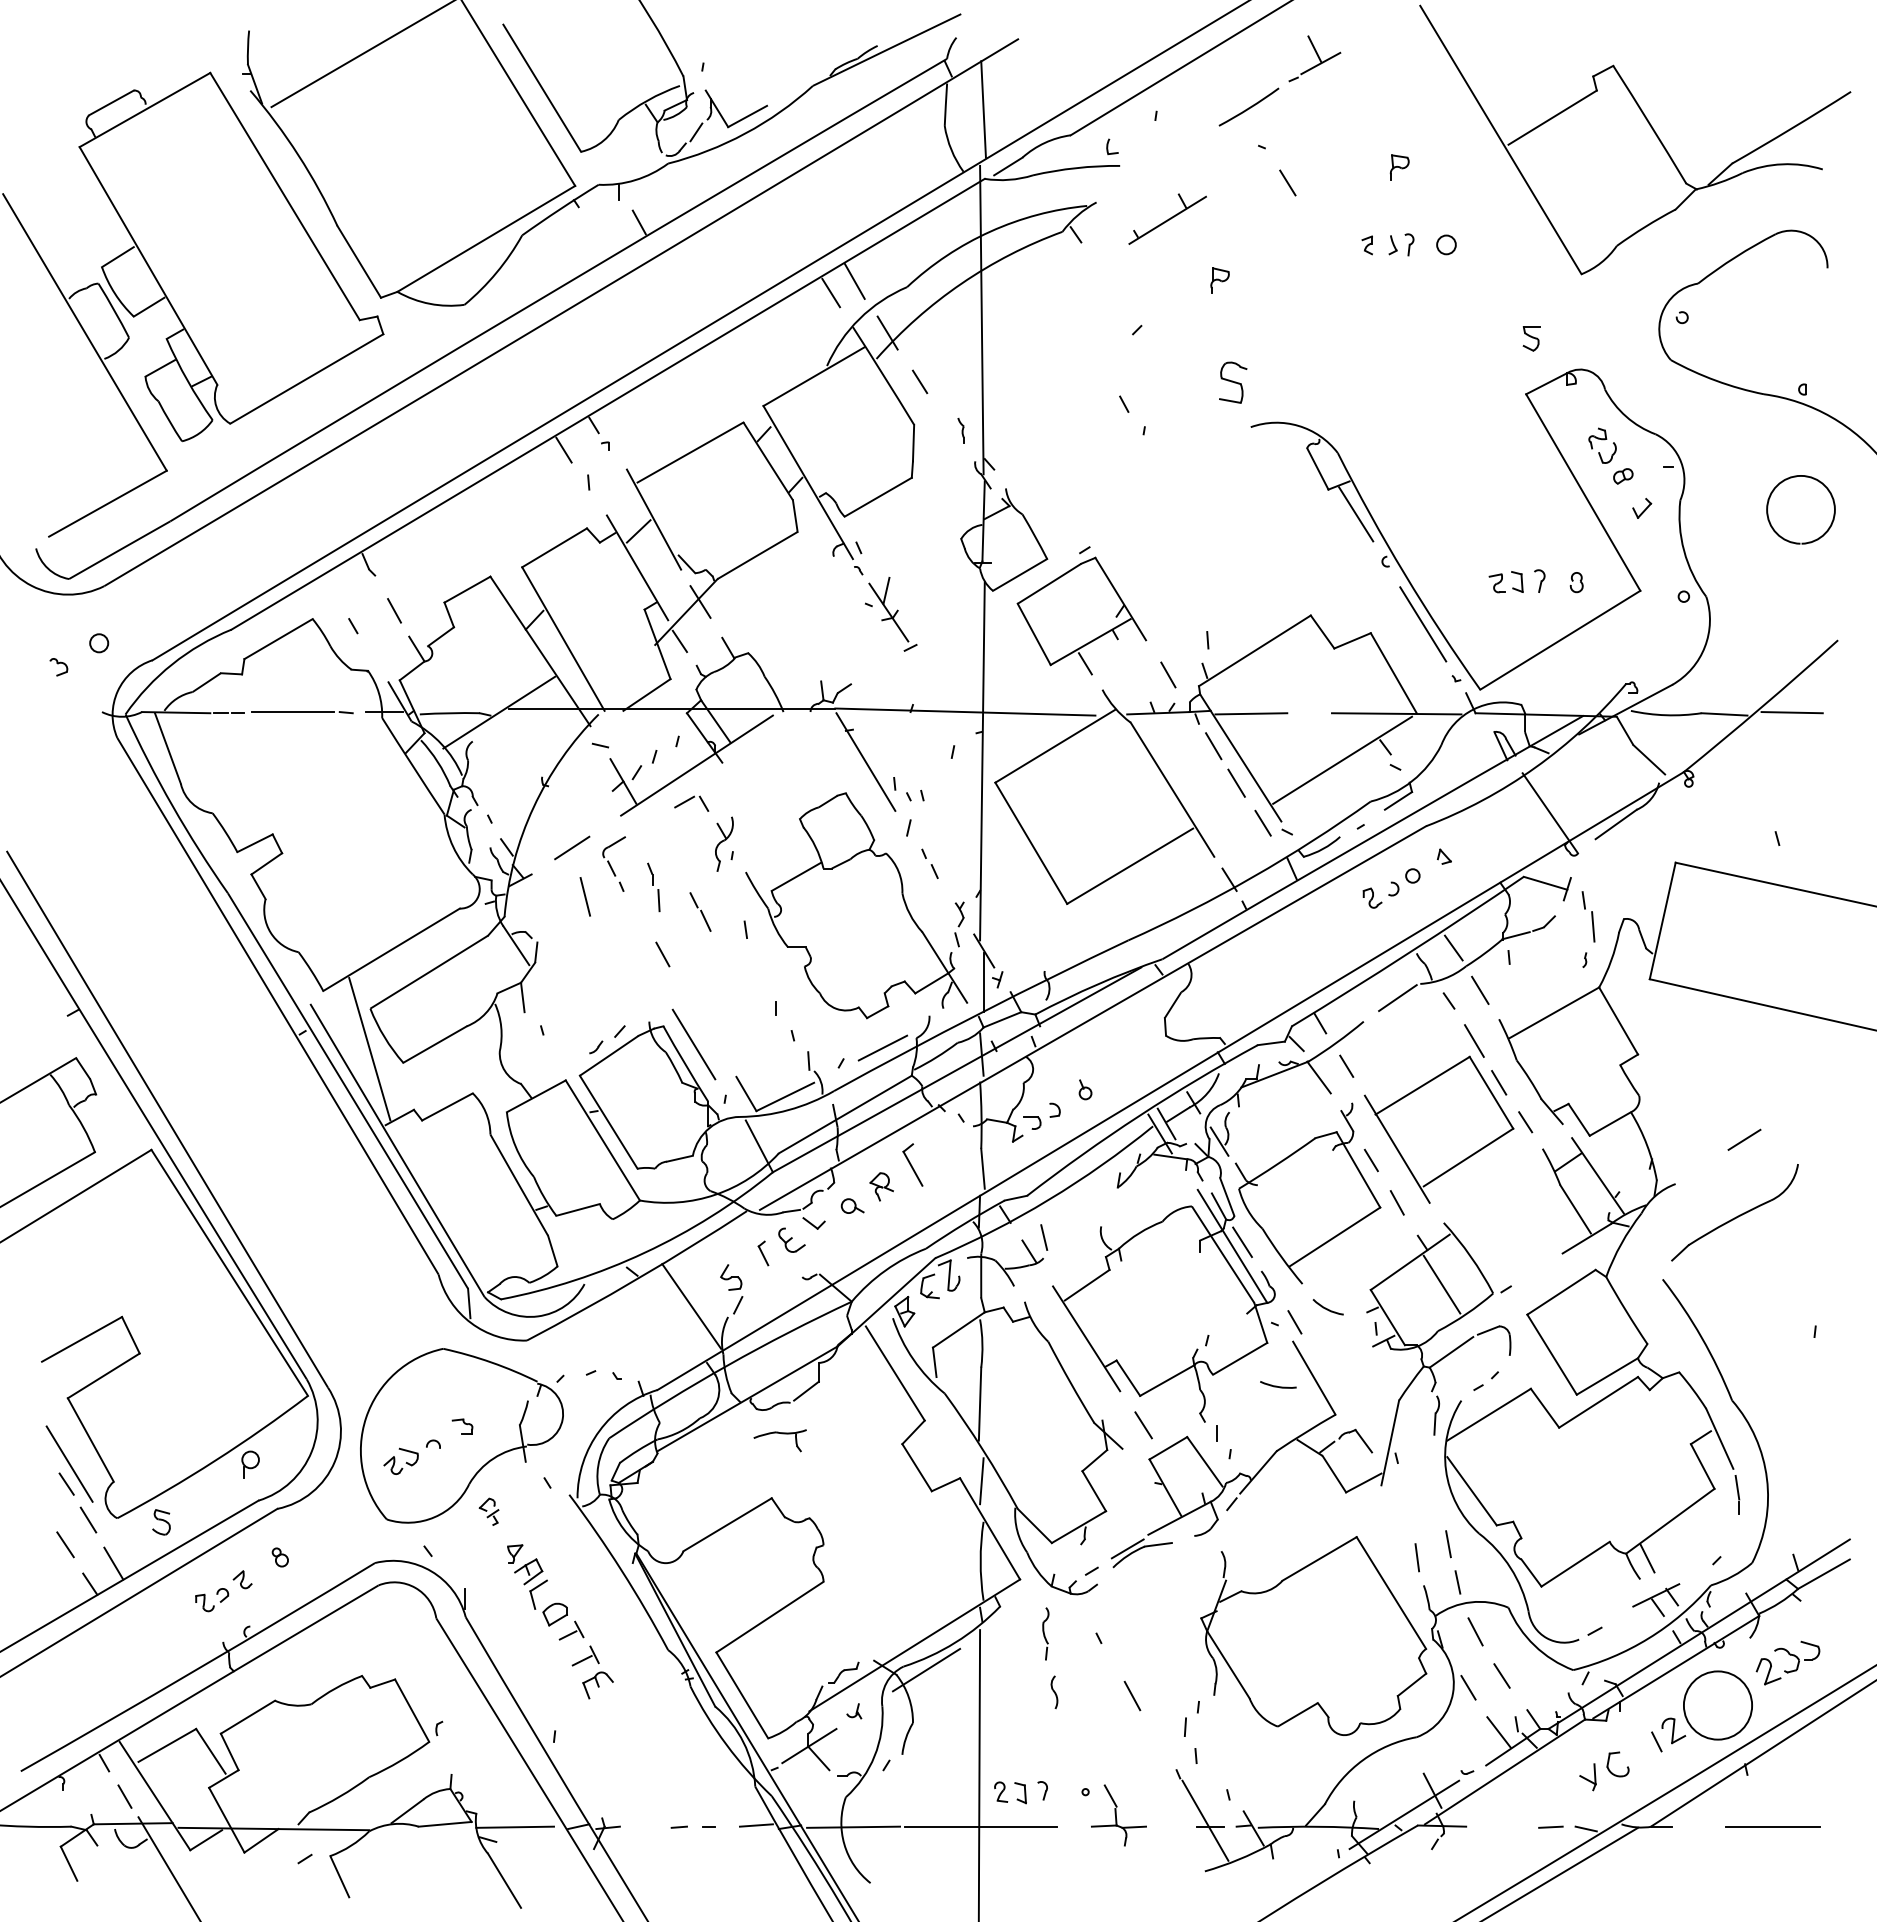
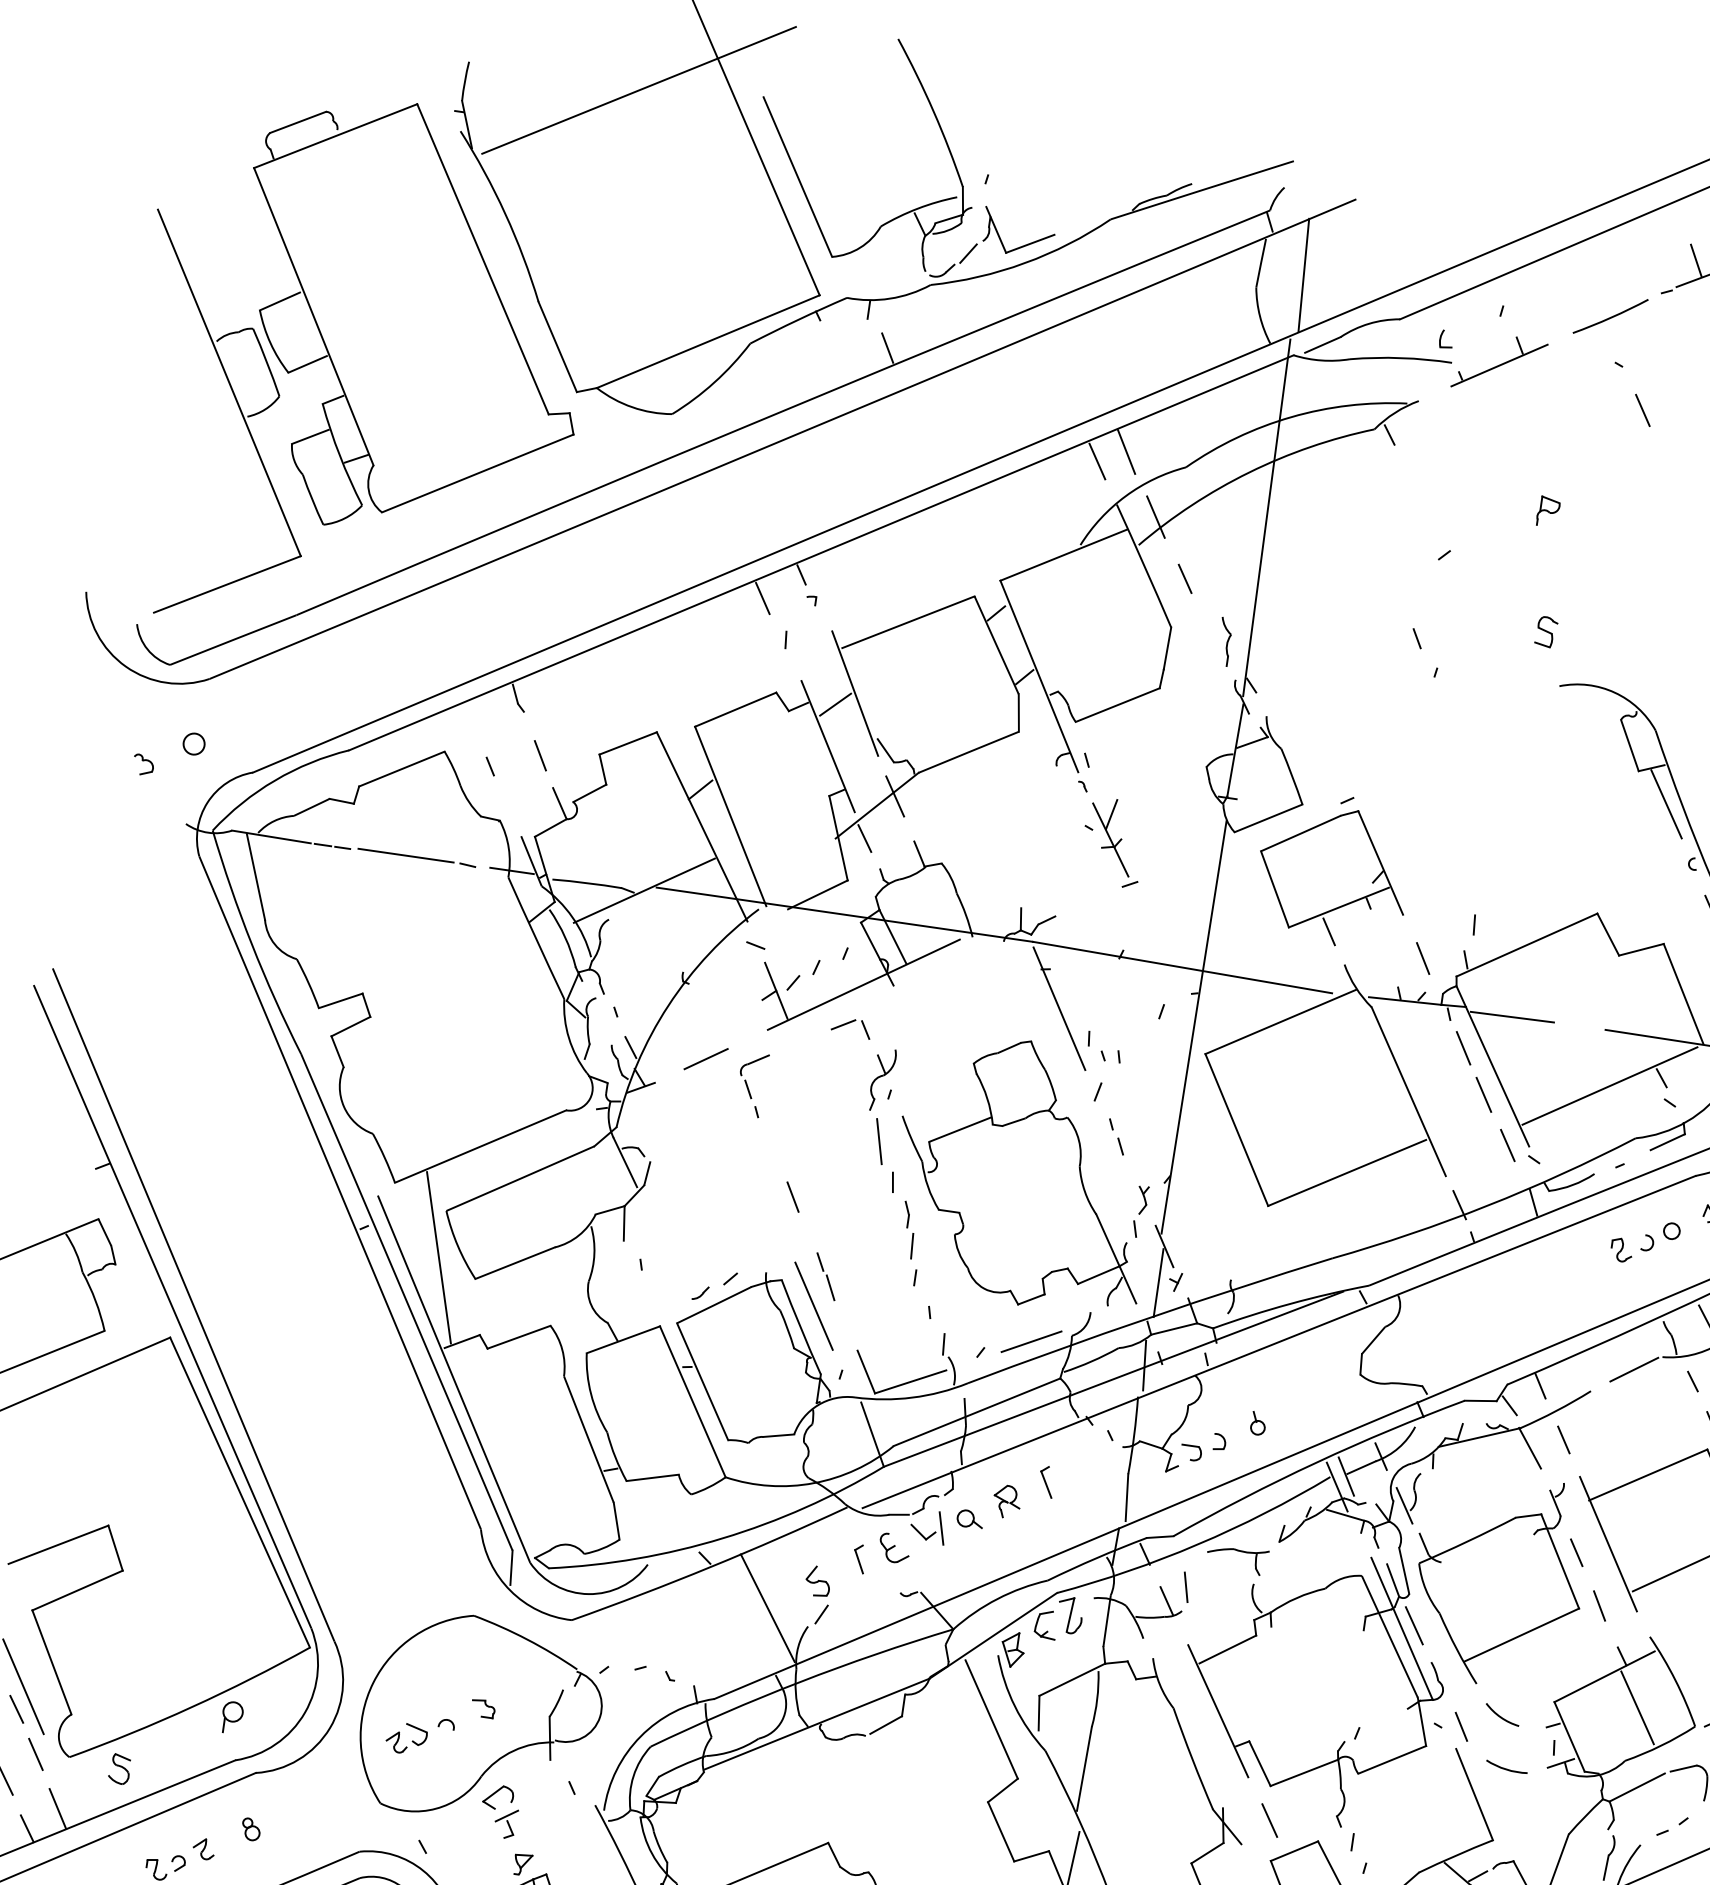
part: (1167, 218) -> (1499, 363), moved
part: (1232, 382) -> (1545, 631), size x0.62
part: (960, 430) -> (1223, 641), size x1.67
part: (653, 887) -> (908, 1230), moved
line: (584, 896) -> (878, 1141), moved
part: (700, 911) -> (826, 1276), moved
part: (912, 1165) -> (1046, 1482), size x0.62
line: (828, 1217) -> (940, 1528), added
arc: (1277, 1385) -> (1505, 1767), moved
part: (781, 1434) -> (1239, 1552), moved
part: (488, 1511) -> (499, 1811), size x1.67

